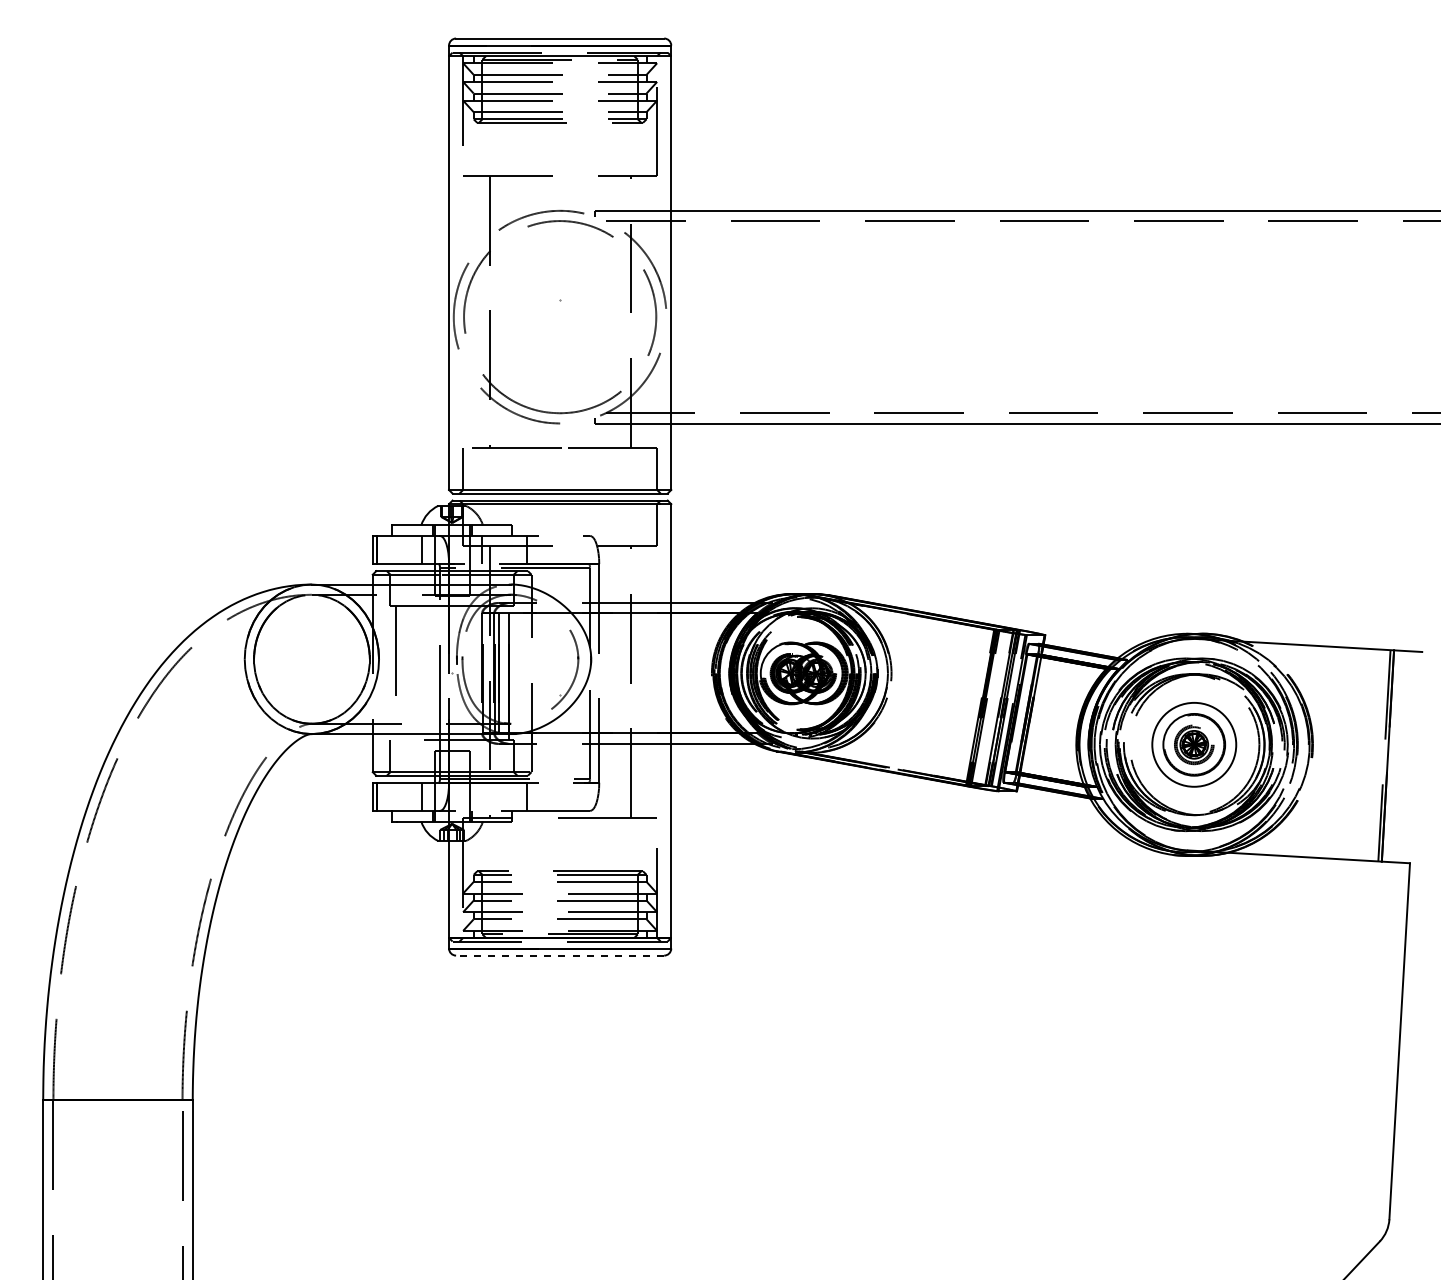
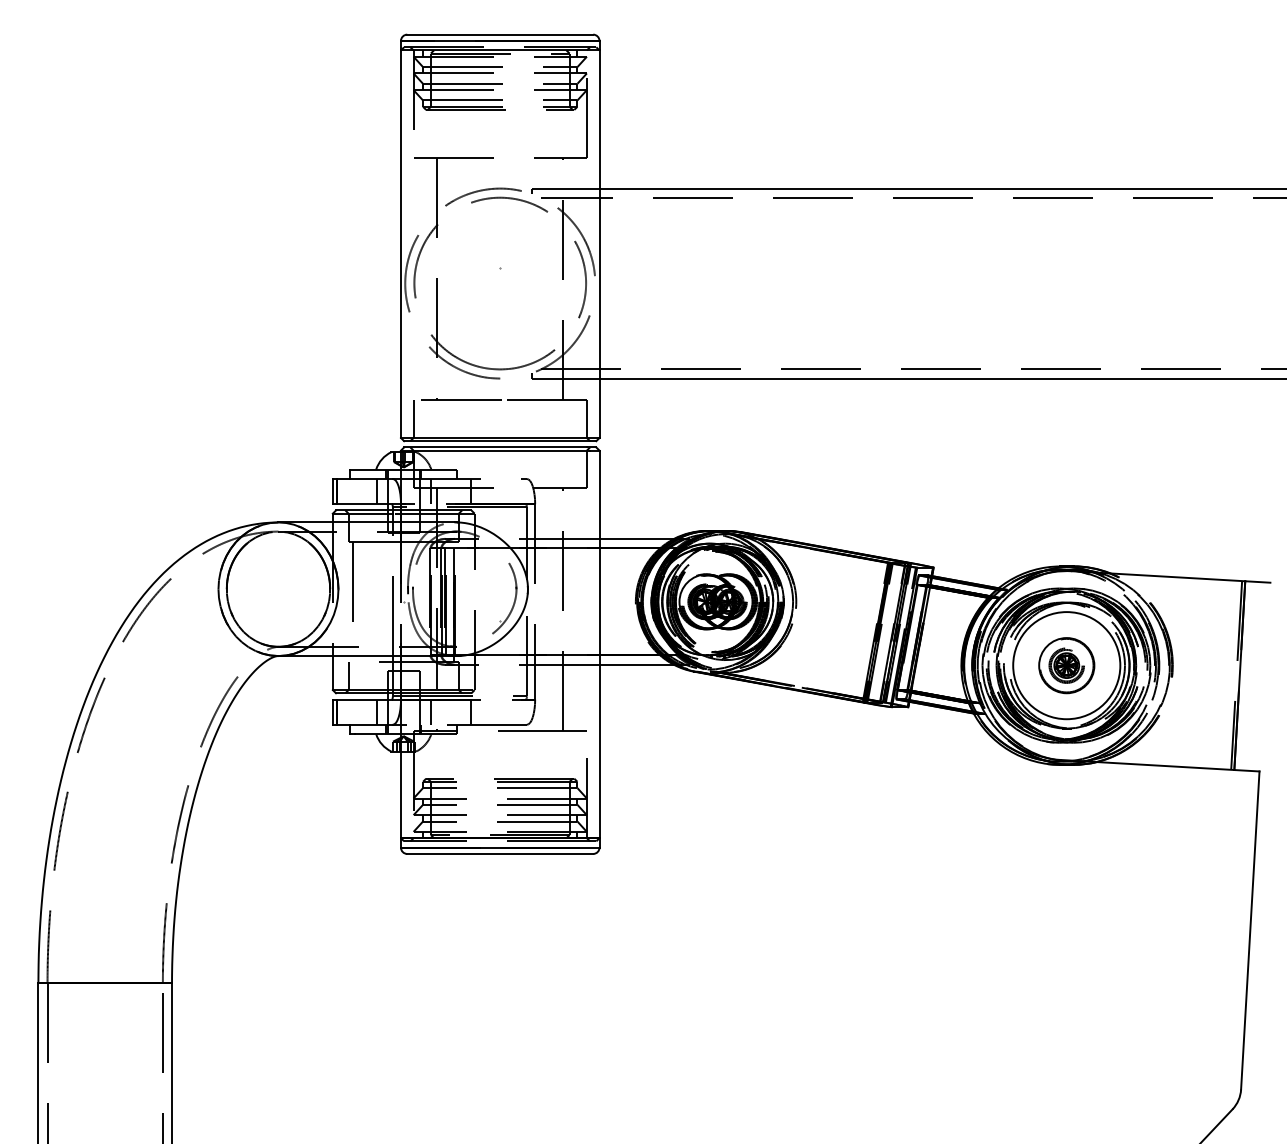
circle: (1194, 744) -> (1066, 665), size x1.43
line: (482, 796) -> (430, 711), added
line: (559, 955) -> (499, 853), dashed -> solid

